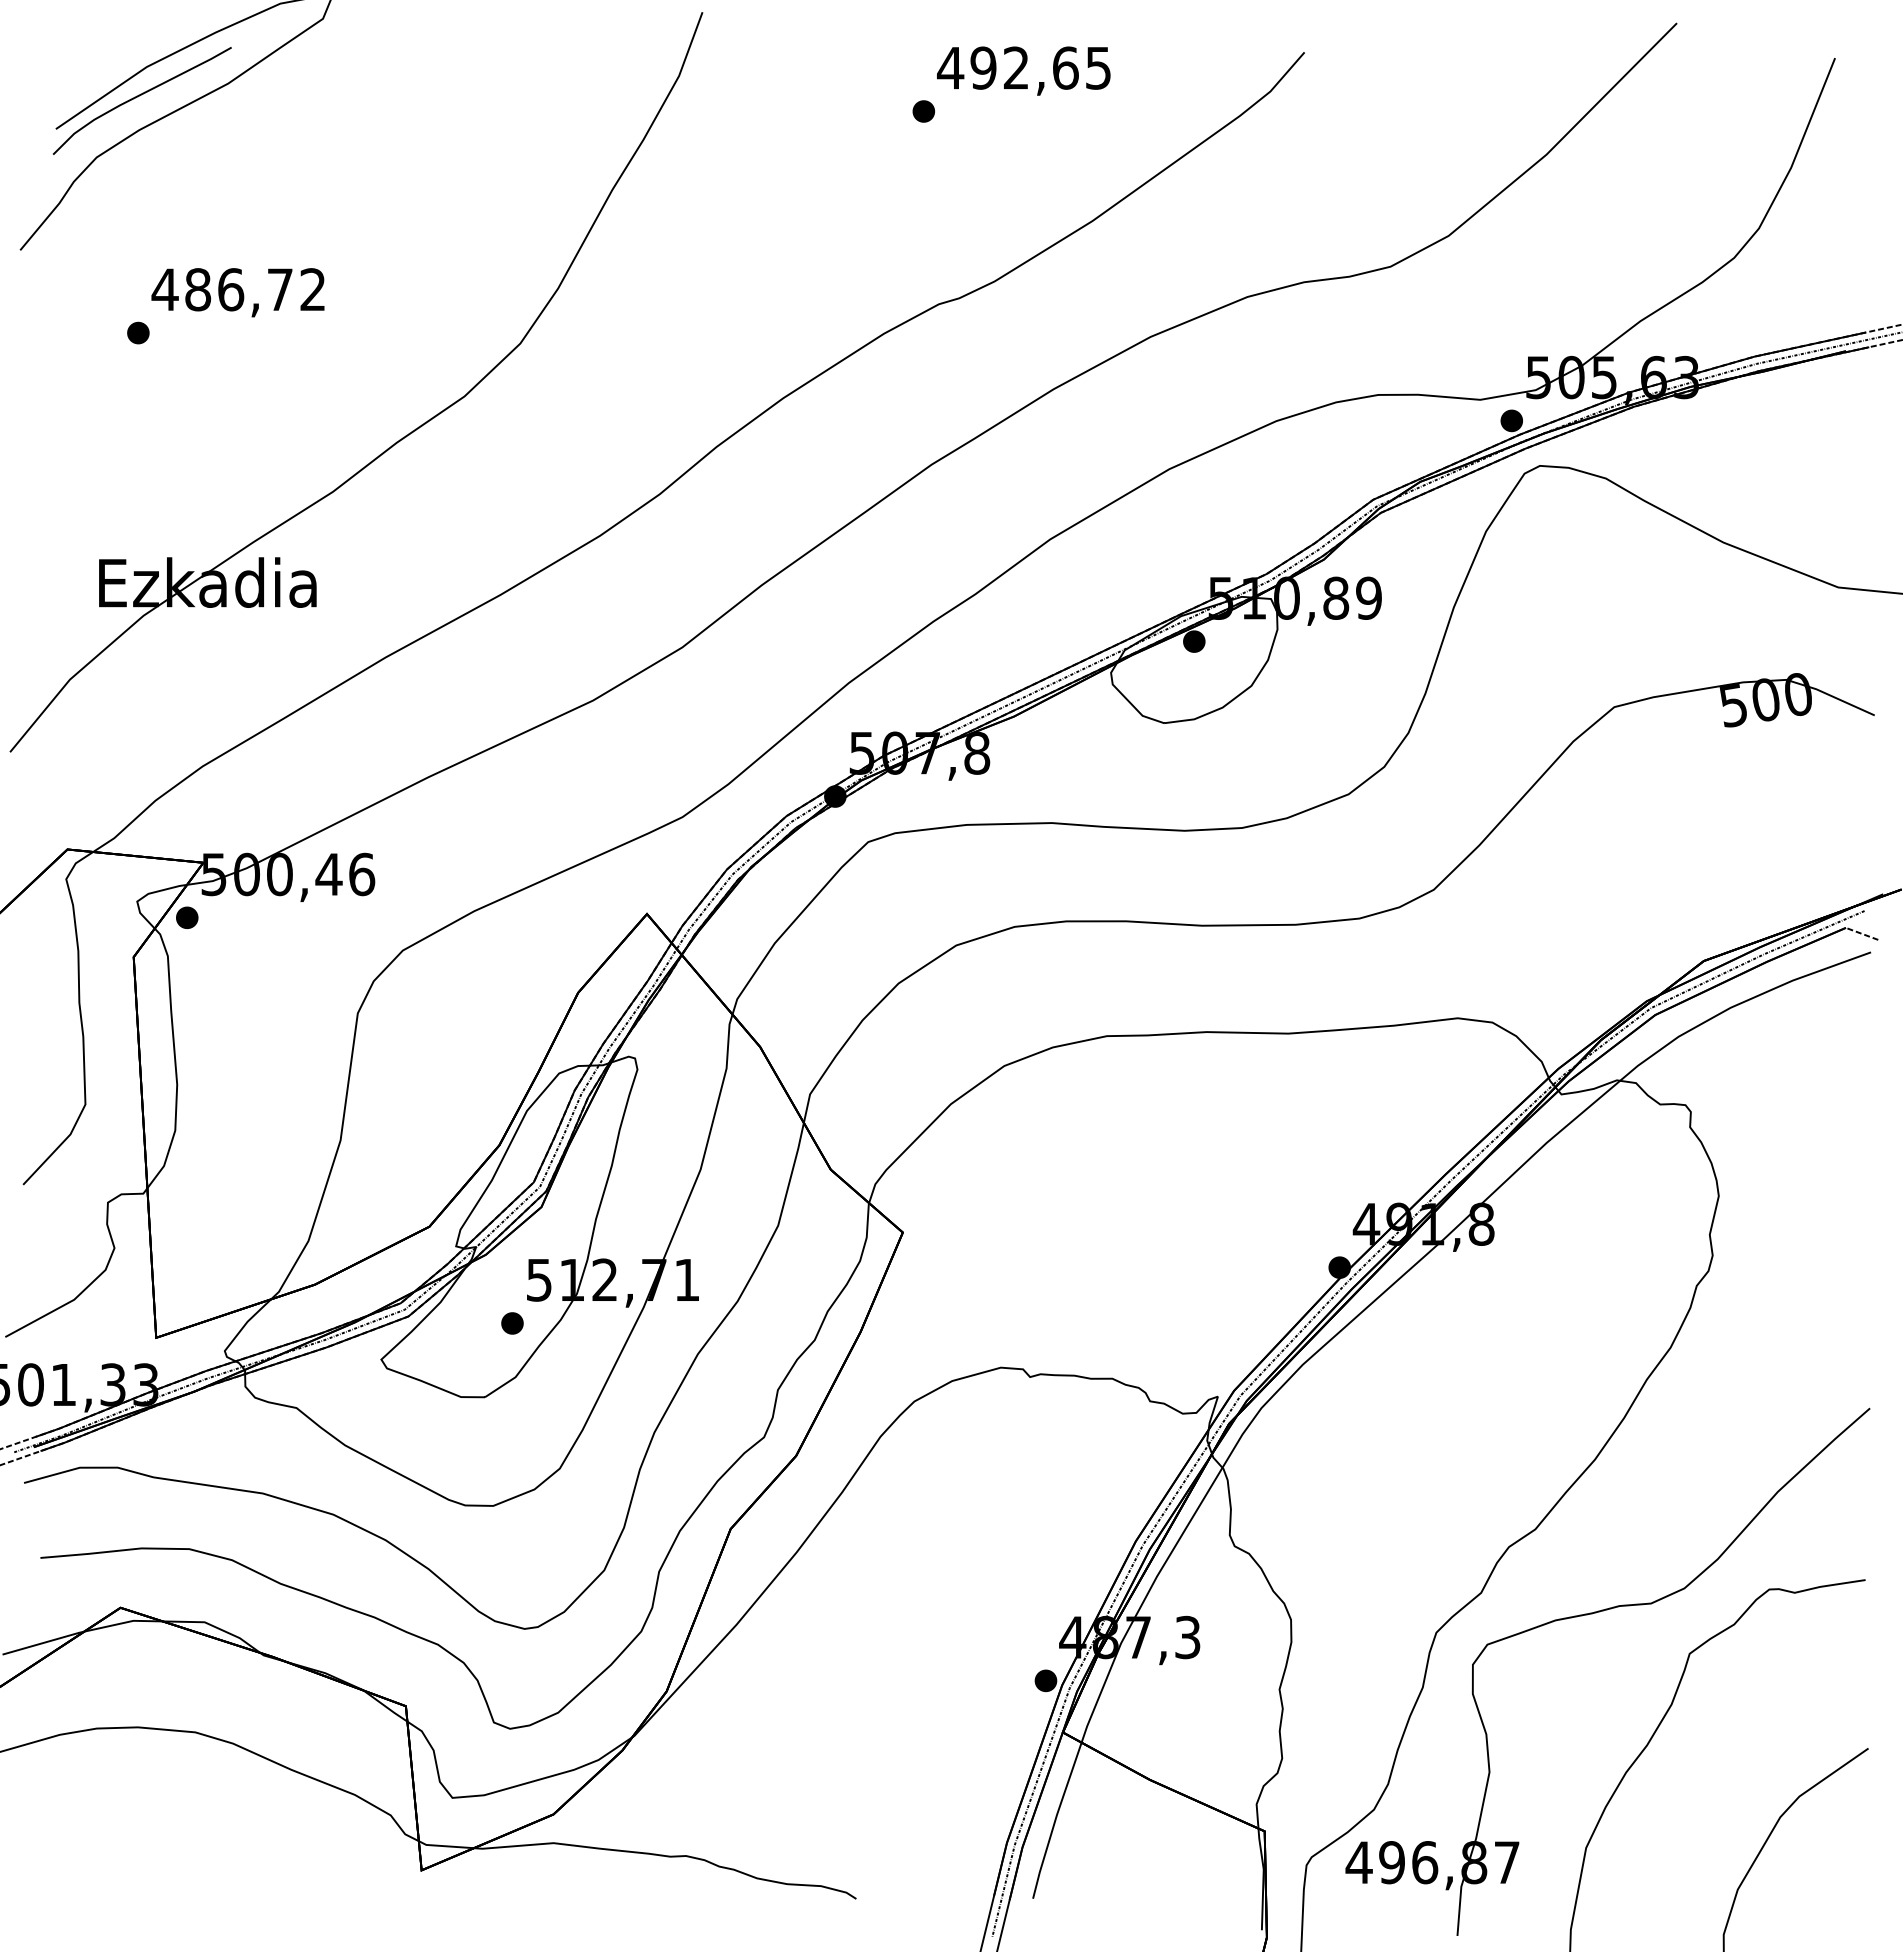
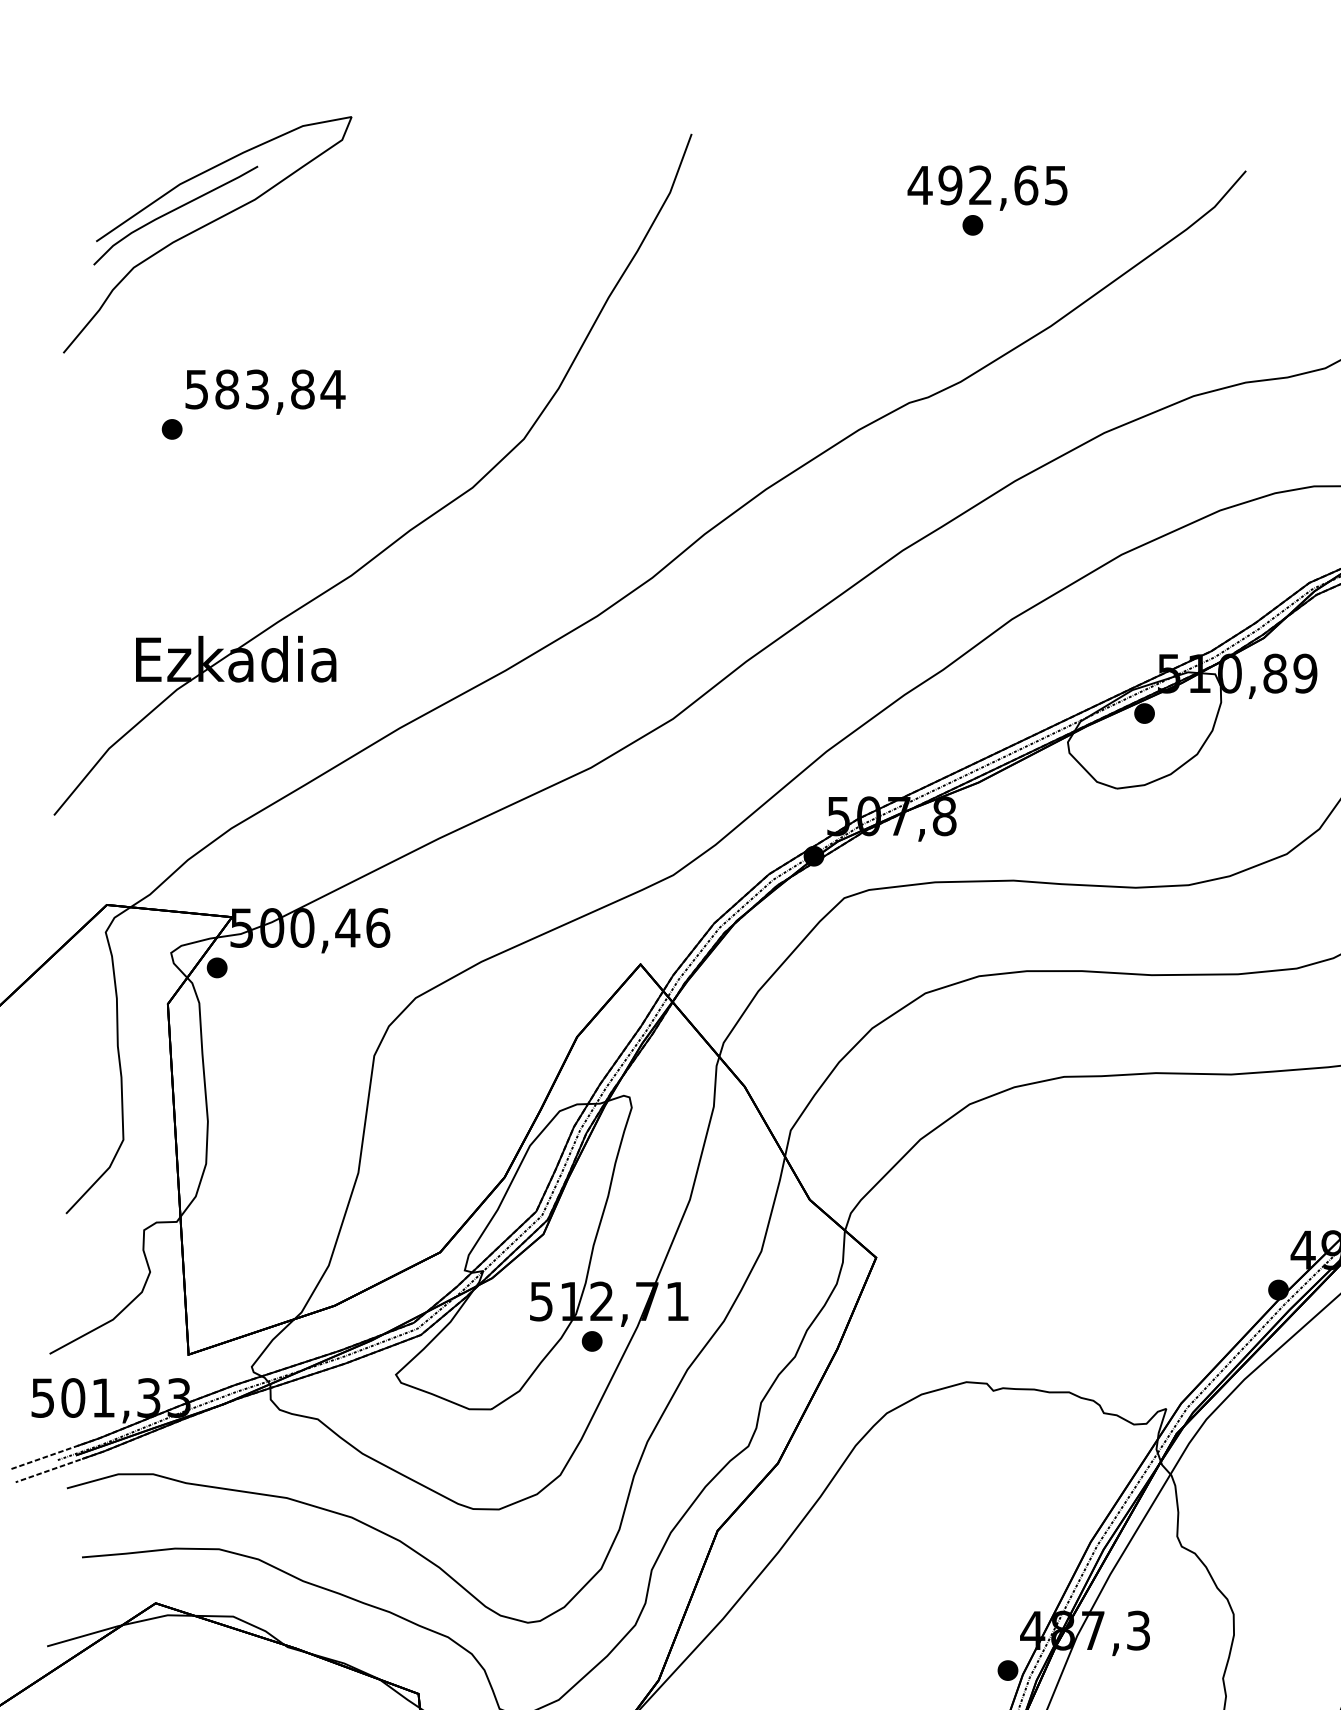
part: (923, 111) -> (972, 225), moved
text: (238, 289) -> (264, 389), 486,72 -> 583,84
part: (512, 1323) -> (592, 1341), moved

